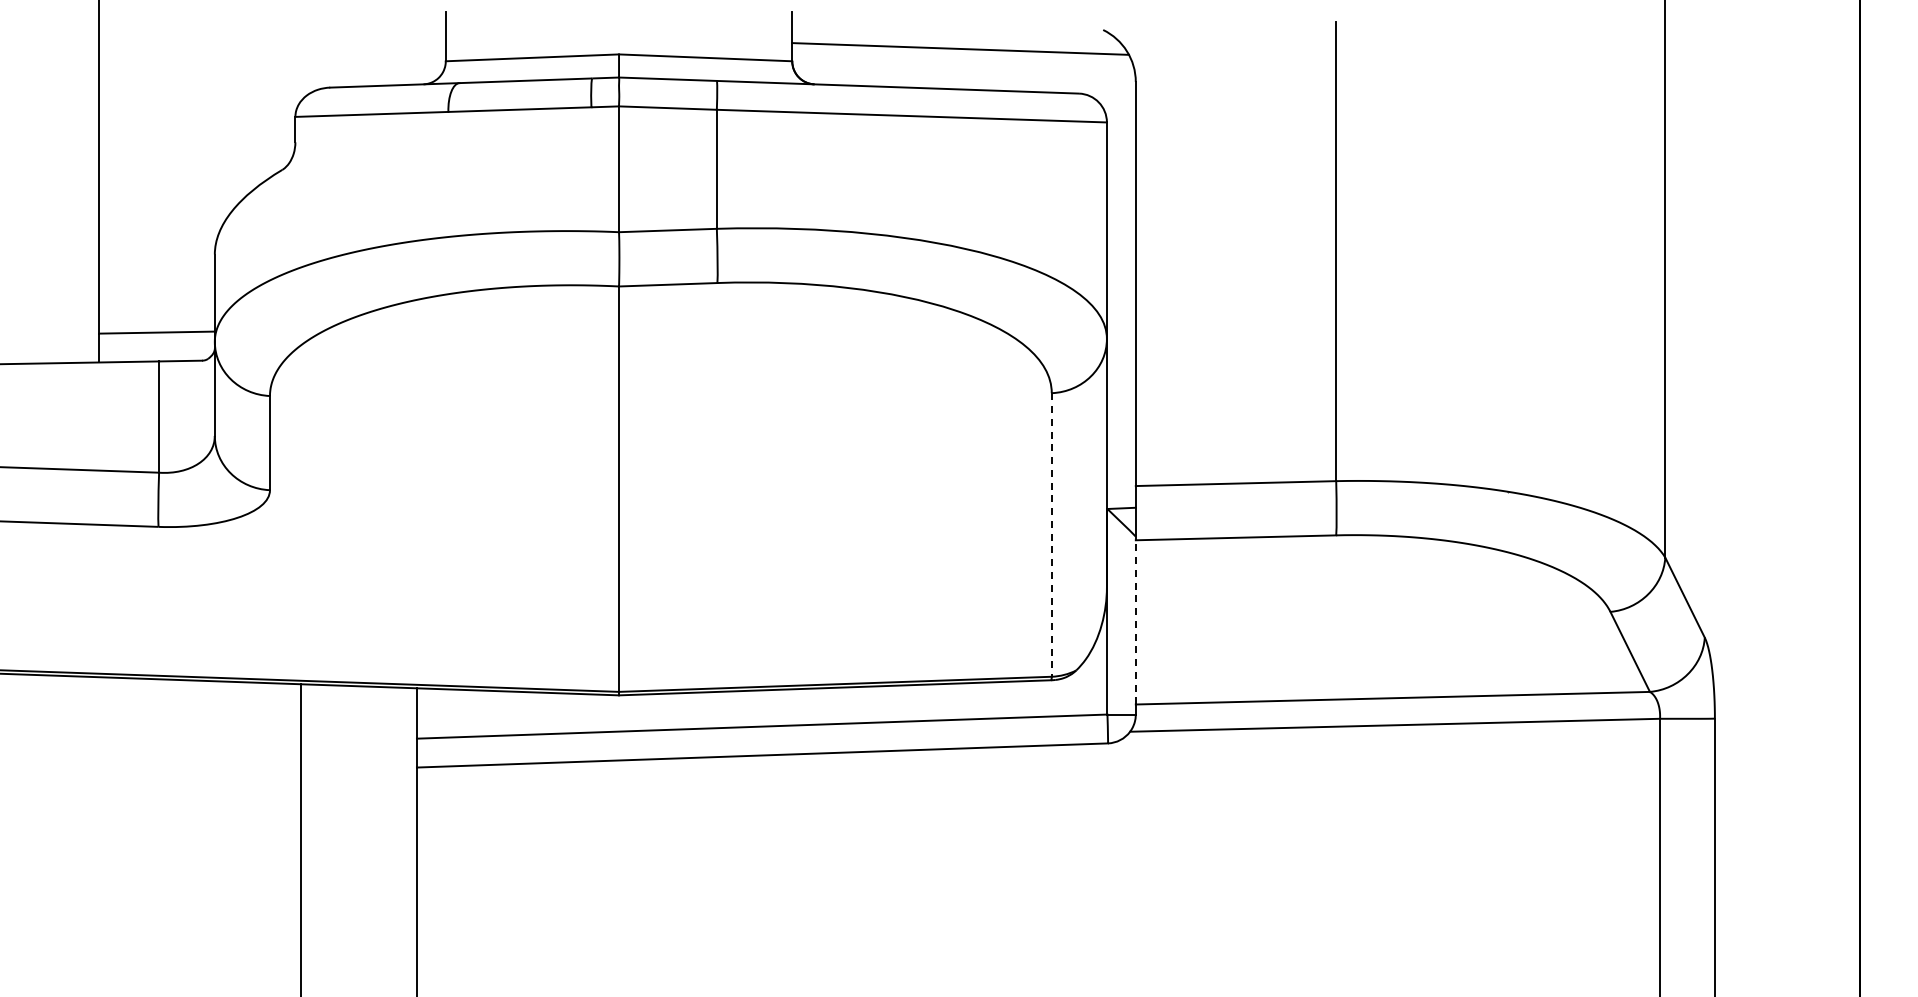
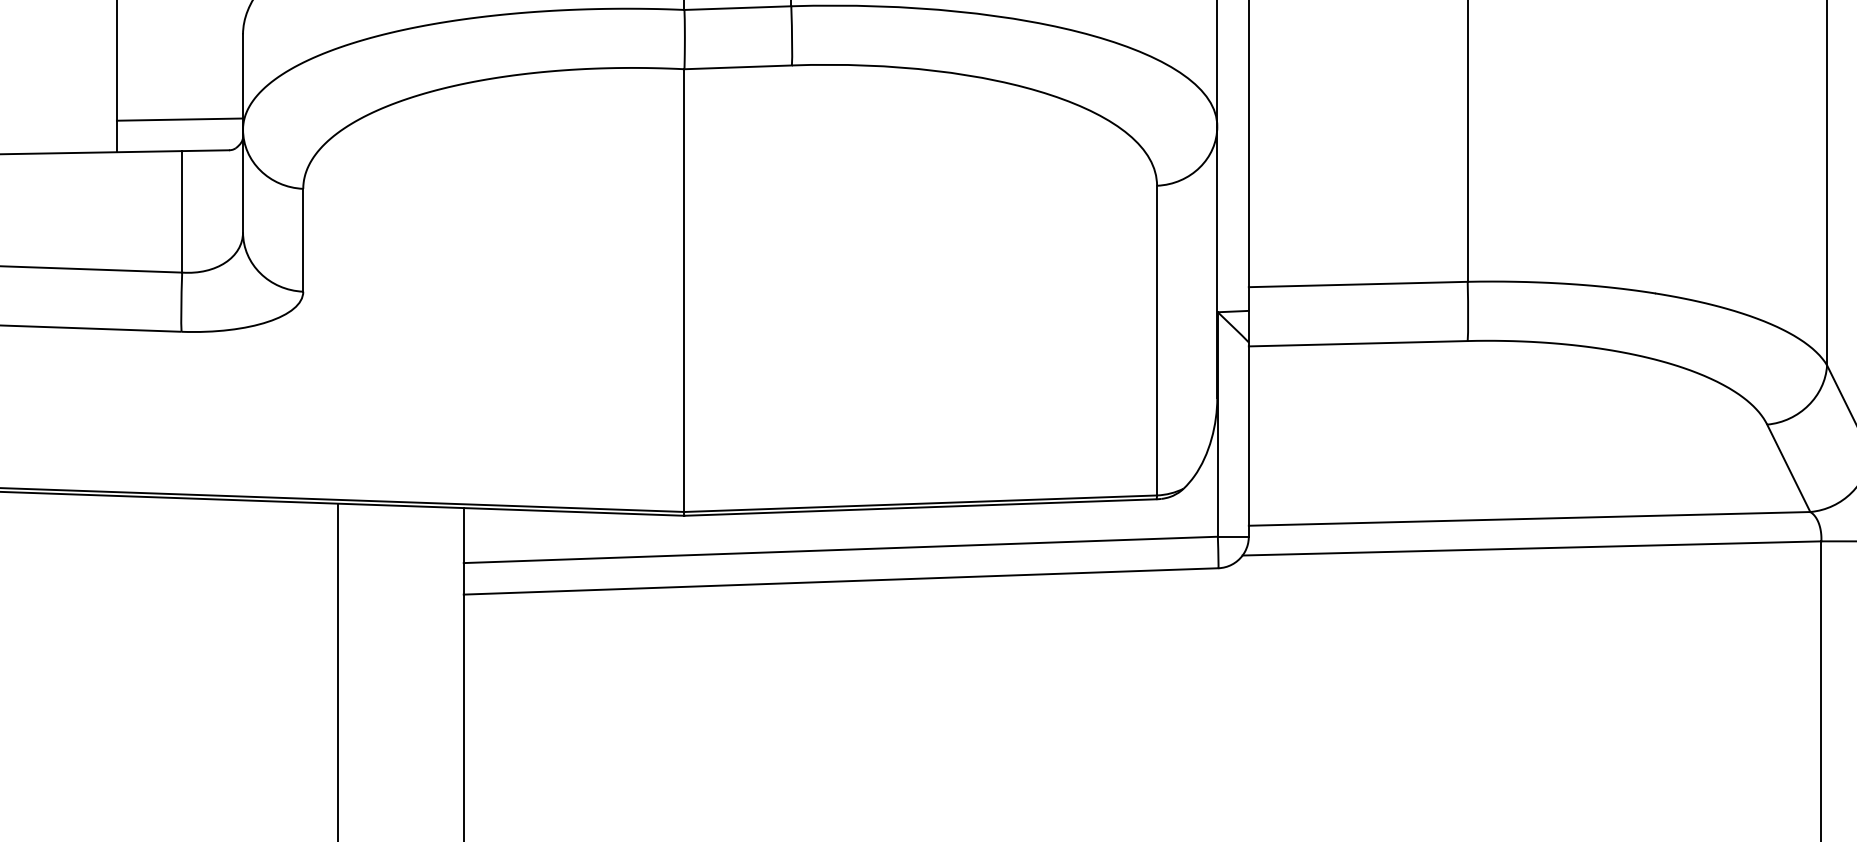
line: (1051, 534) -> (1156, 340), dashed -> solid
line: (1135, 621) -> (1248, 435), dashed -> solid

